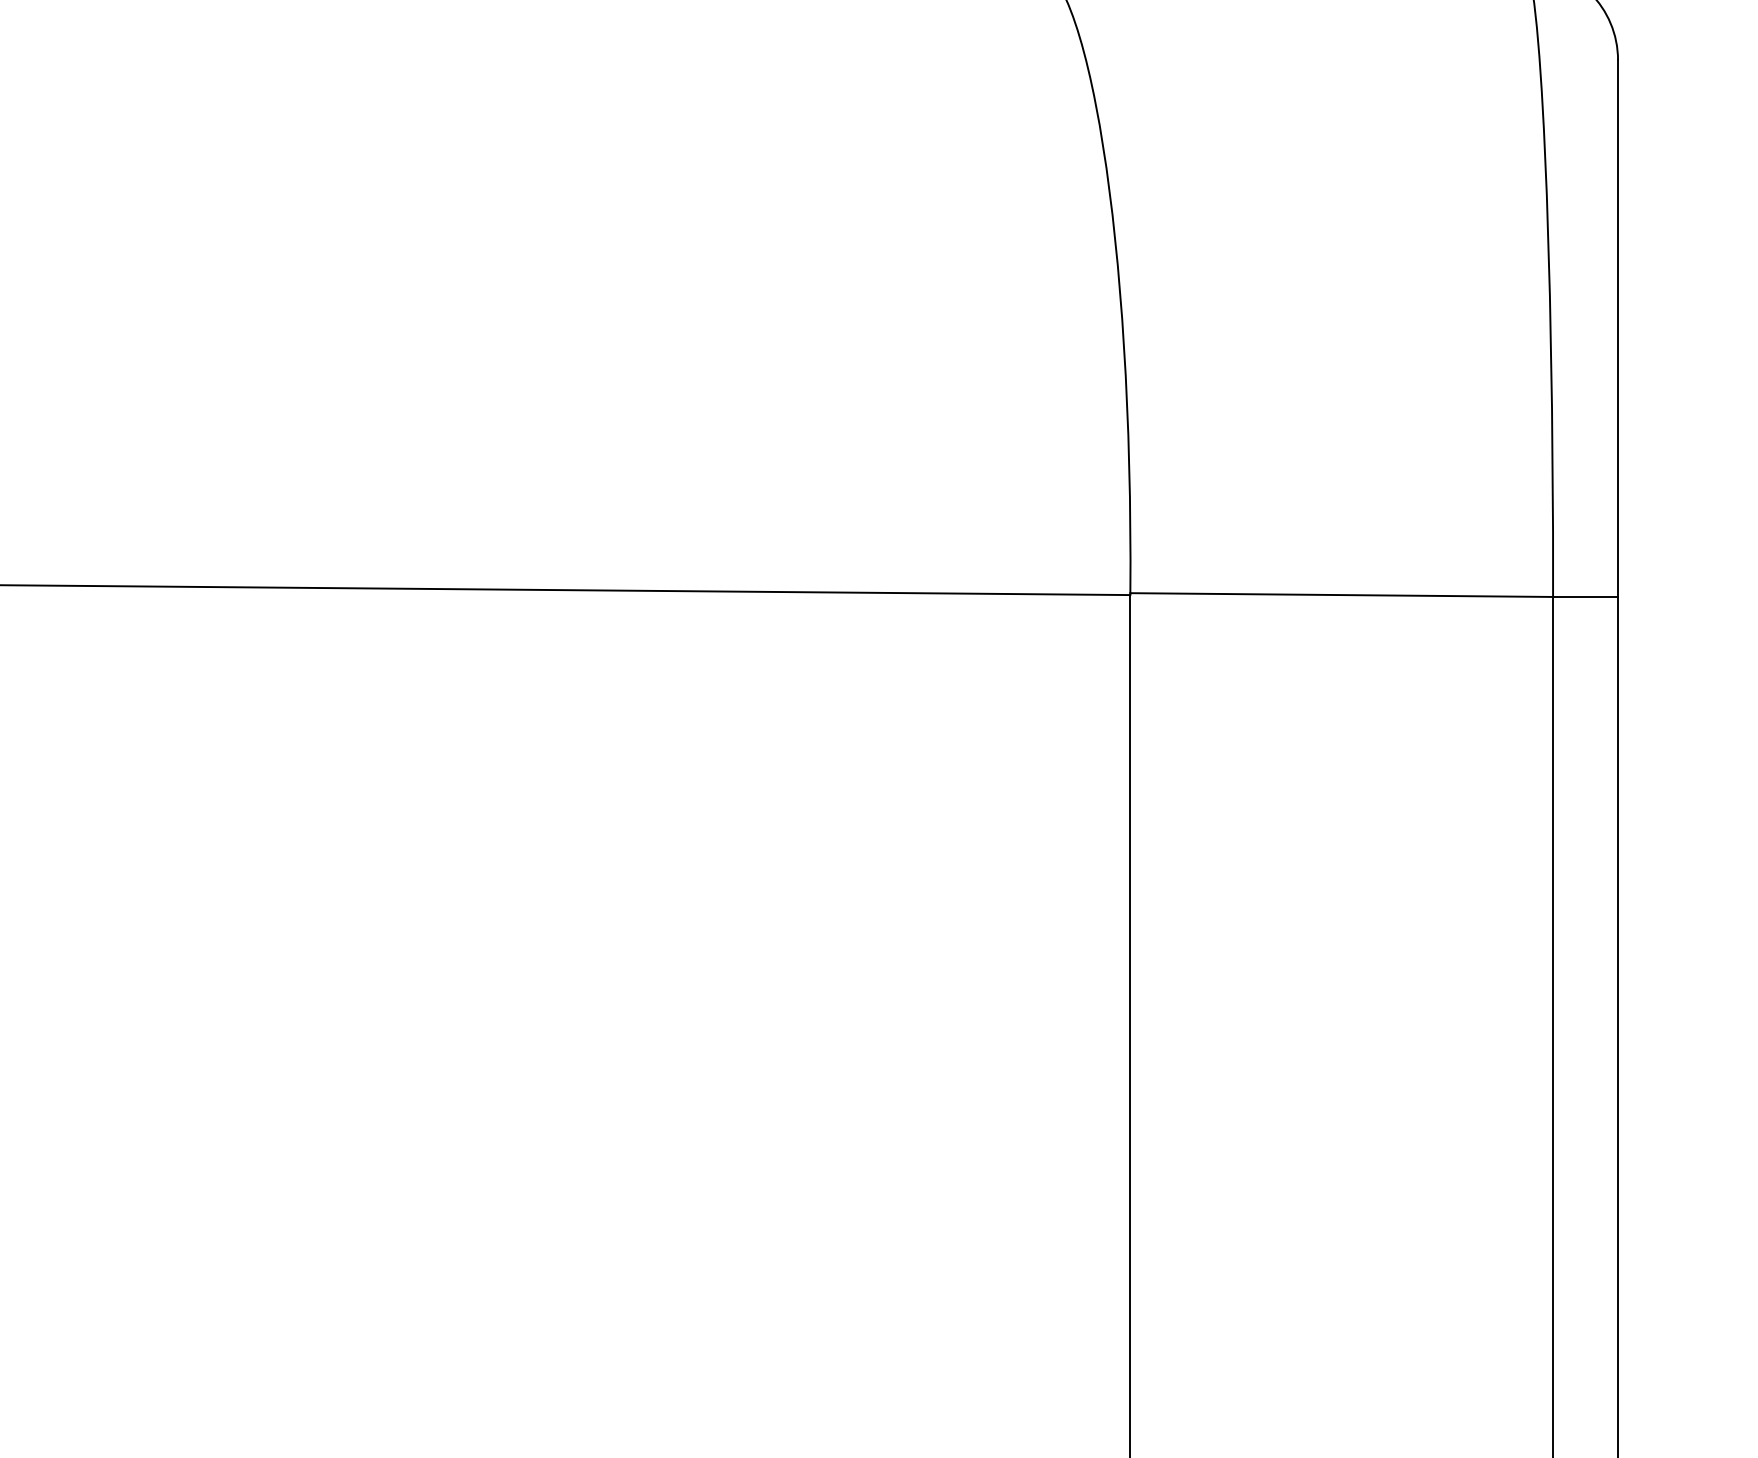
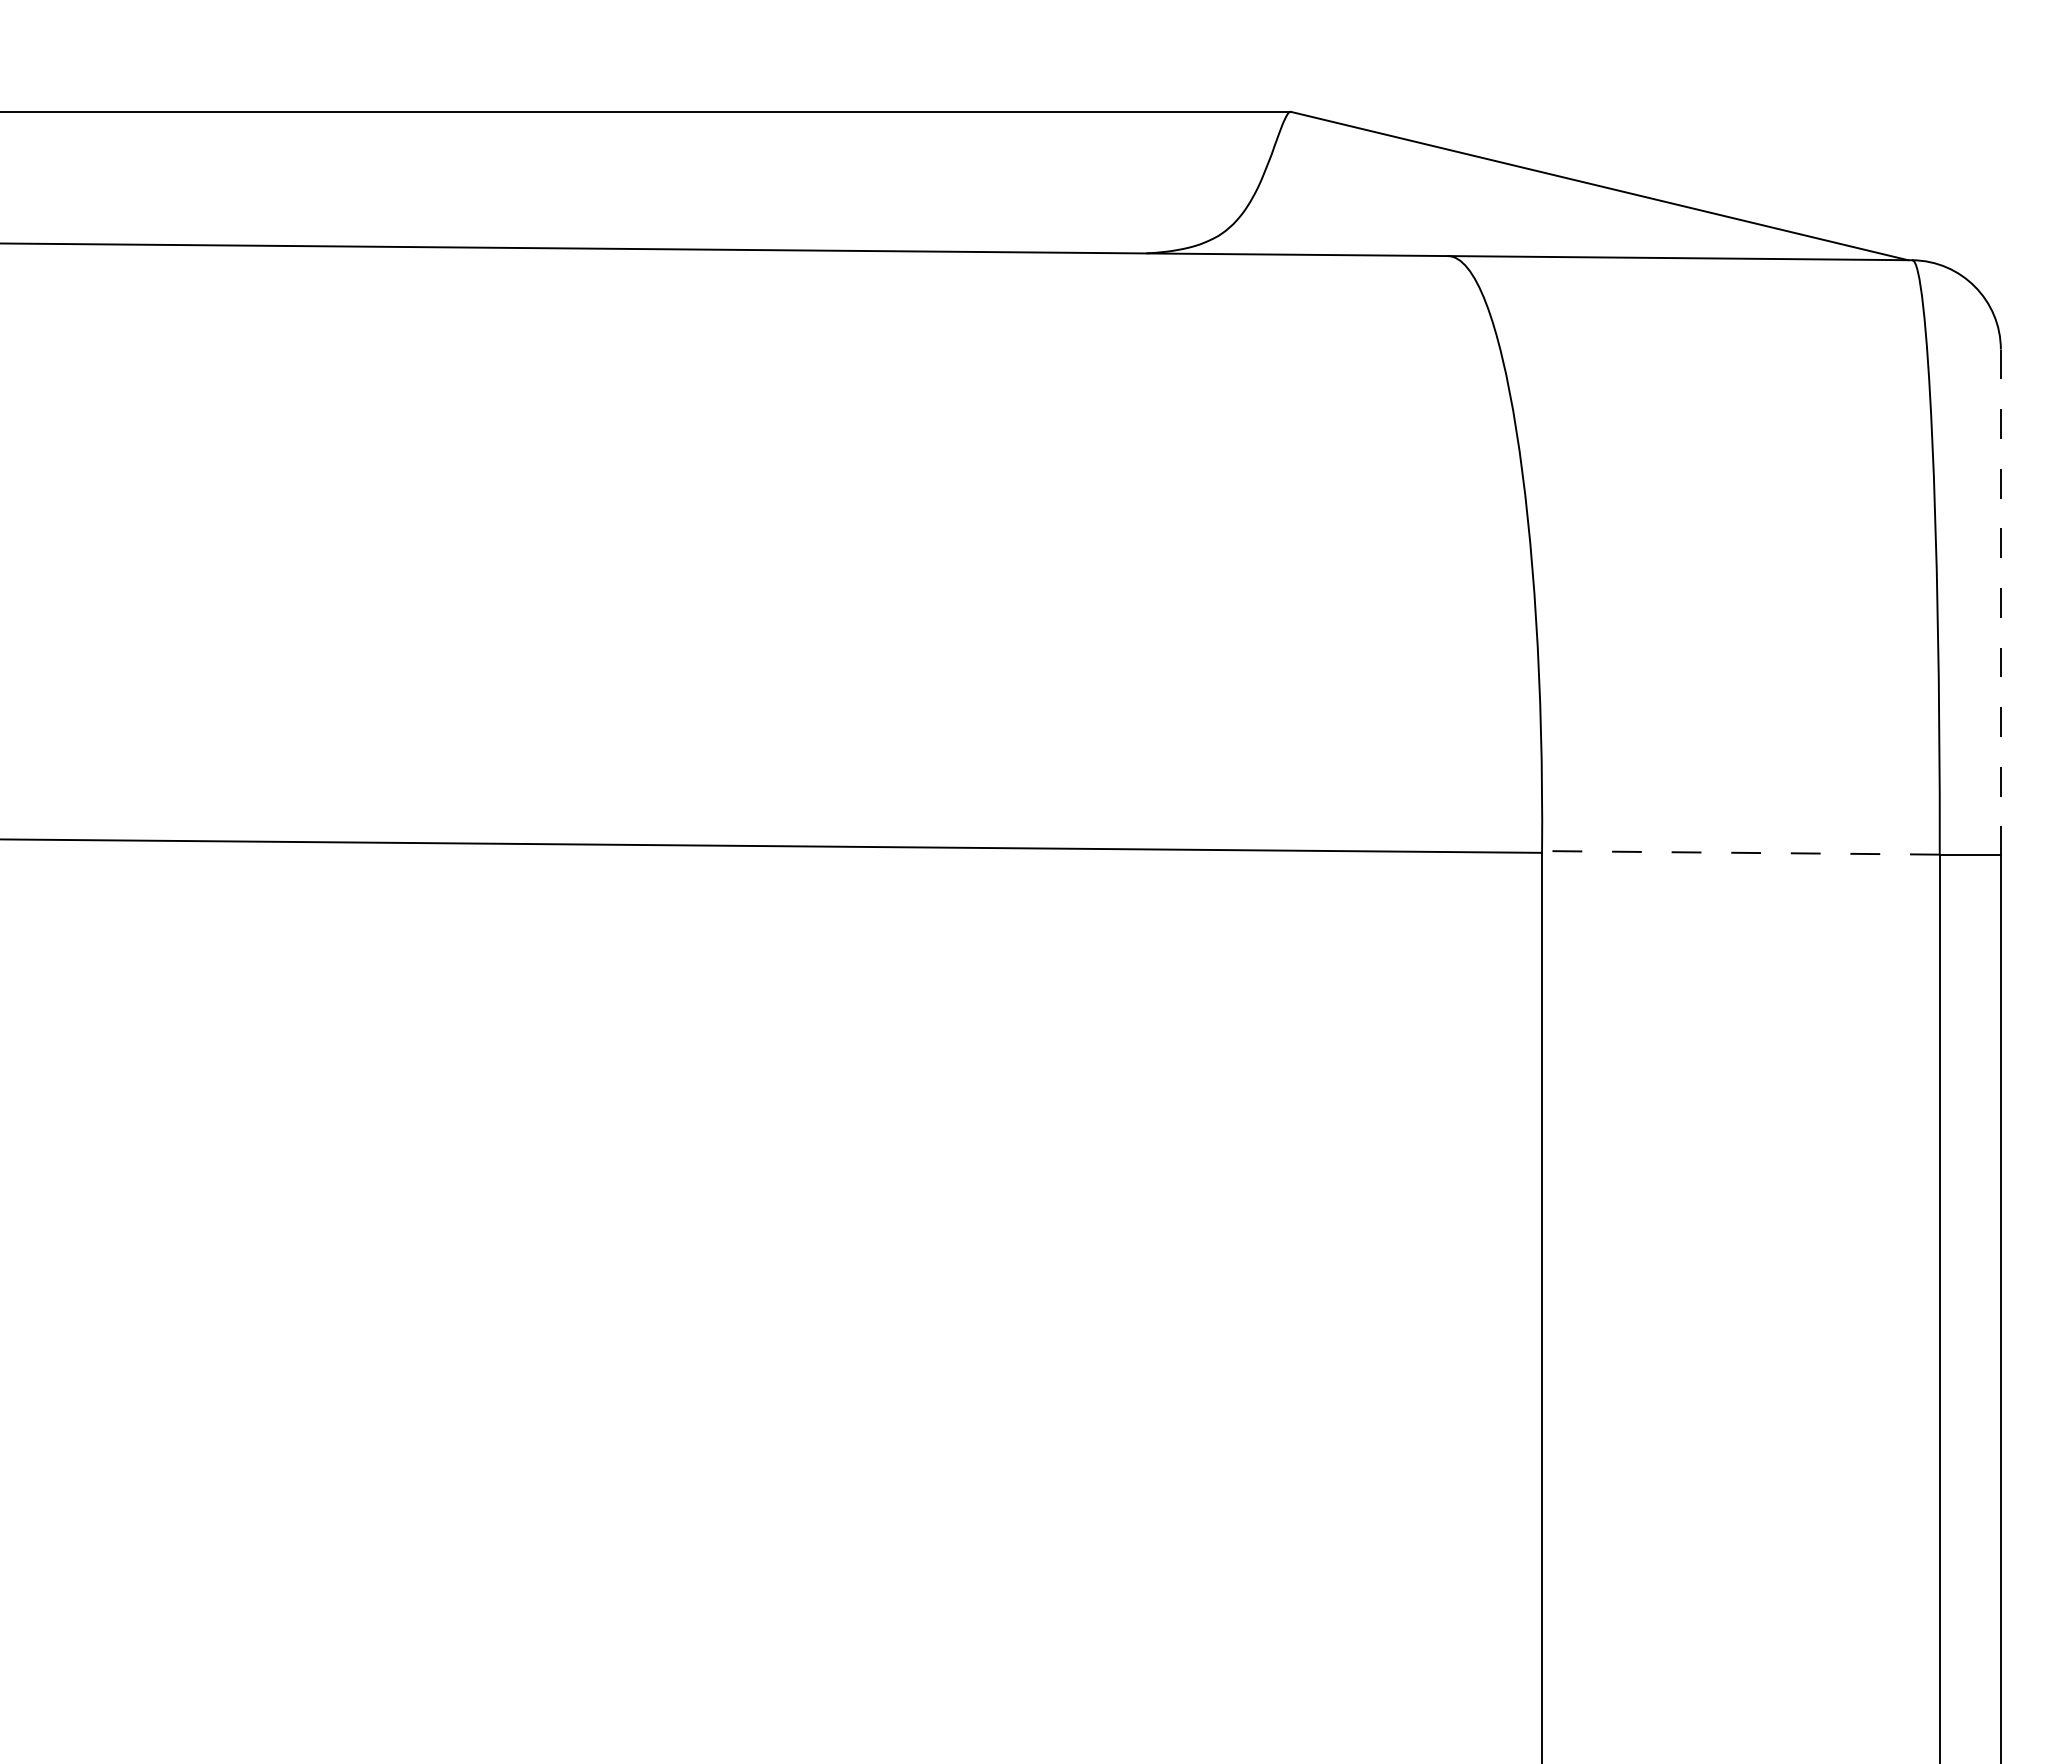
line: (1617, 328) -> (2000, 602), solid -> dashed
line: (1341, 594) -> (1740, 852), solid -> dashed

